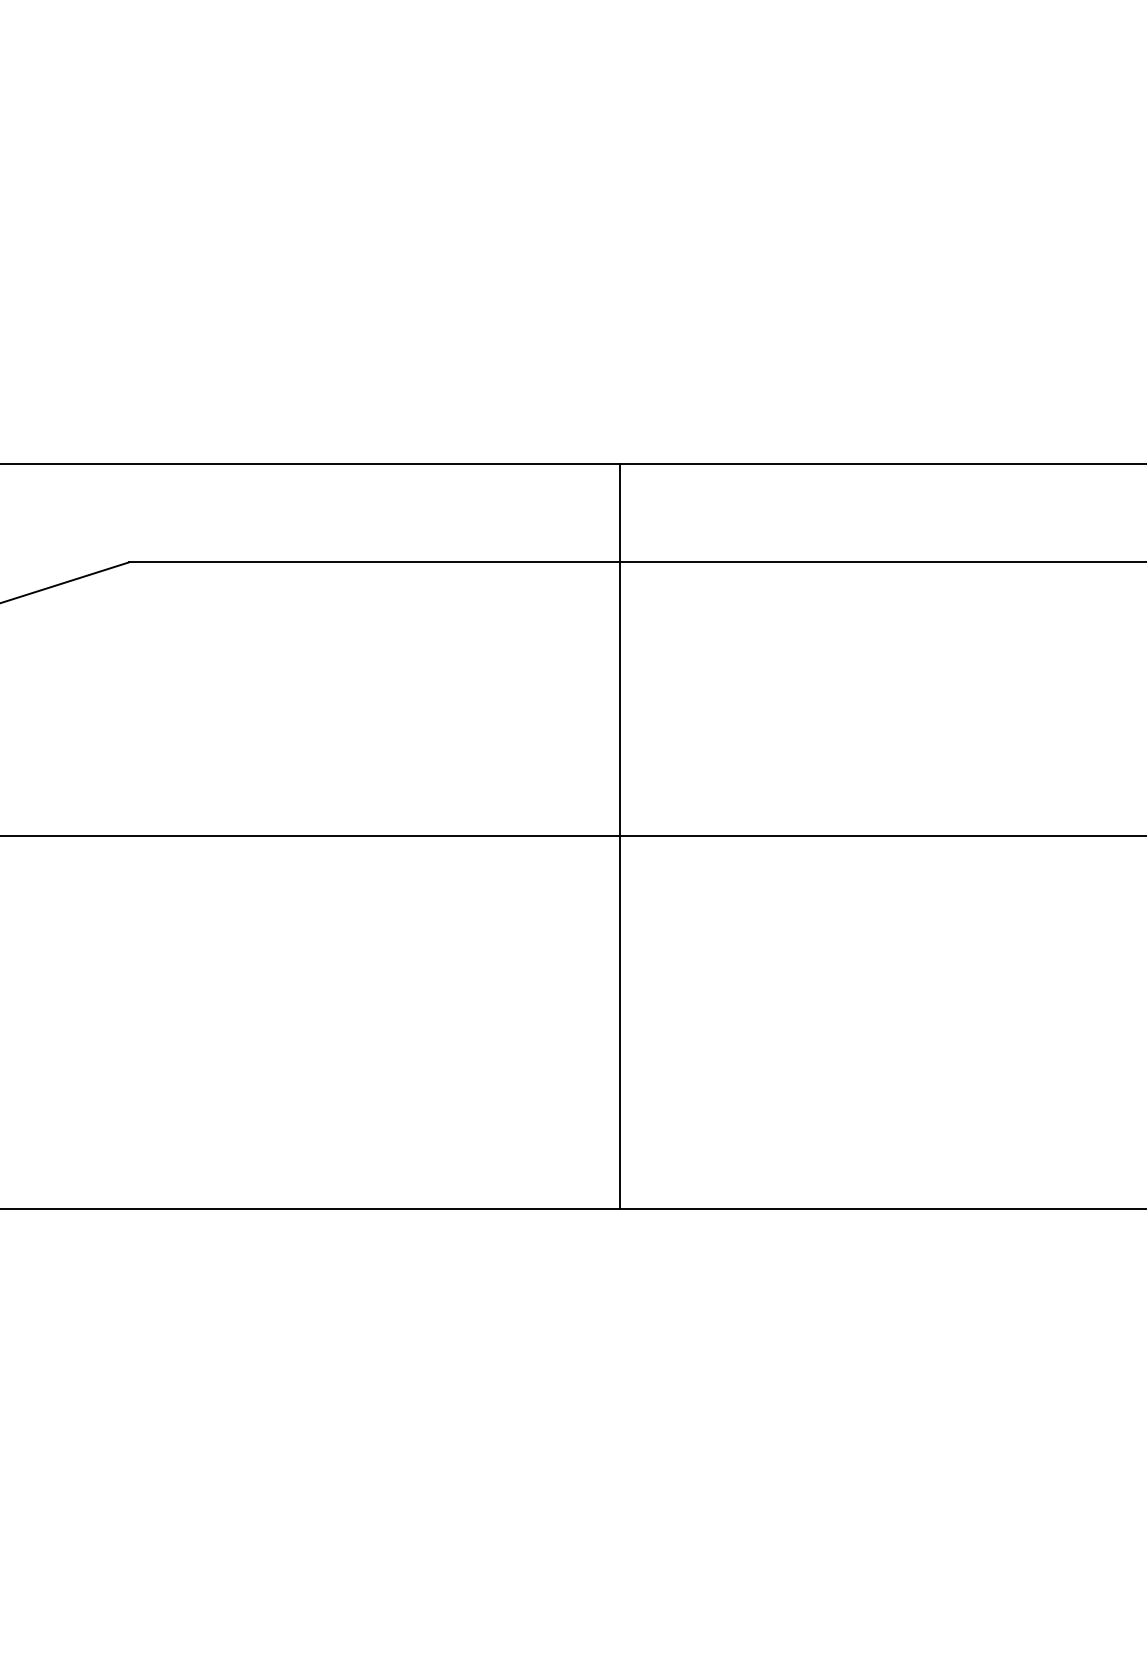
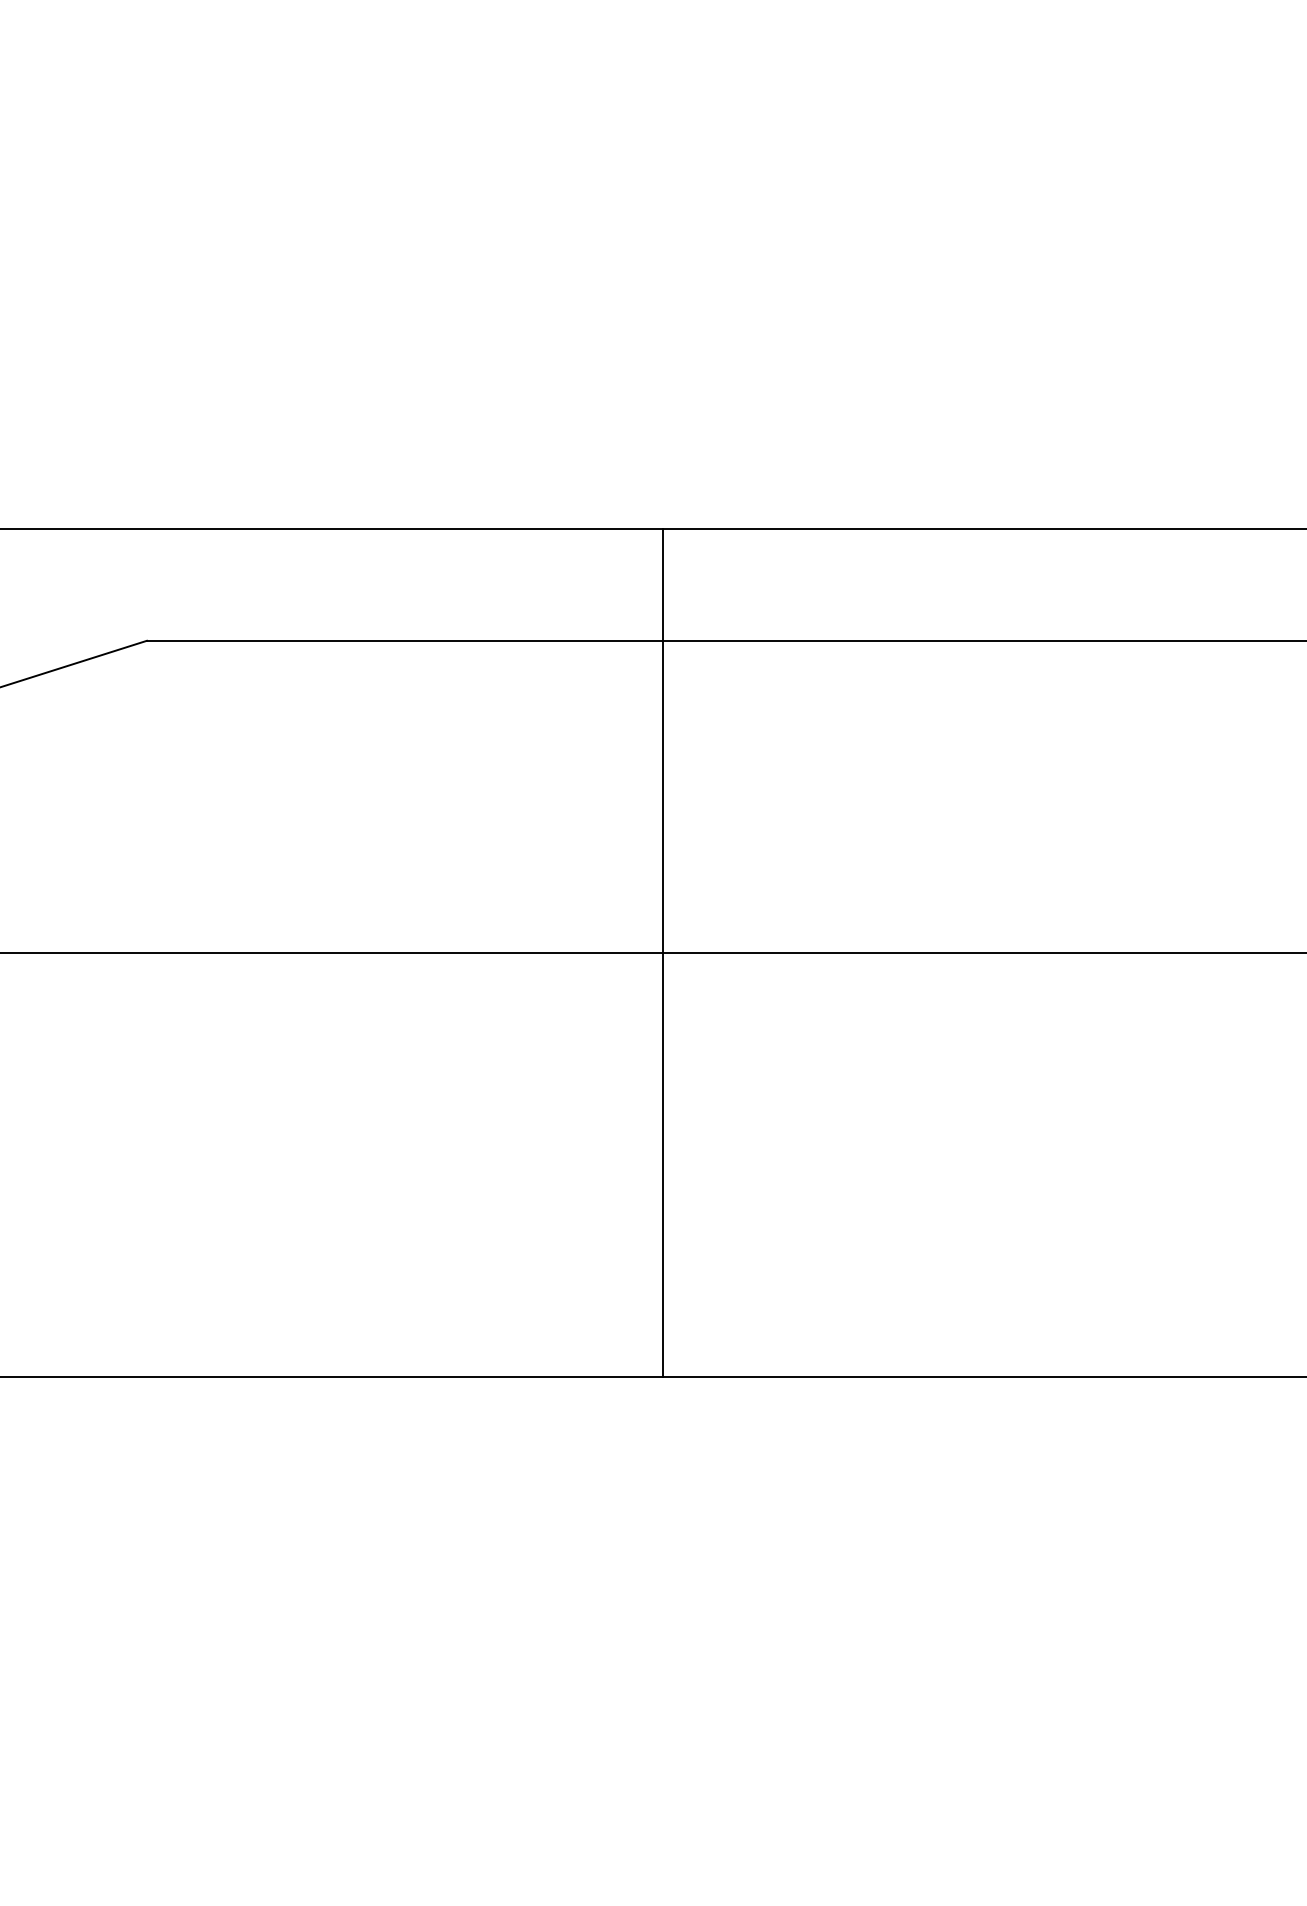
line: (620, 836) -> (662, 952), moved

